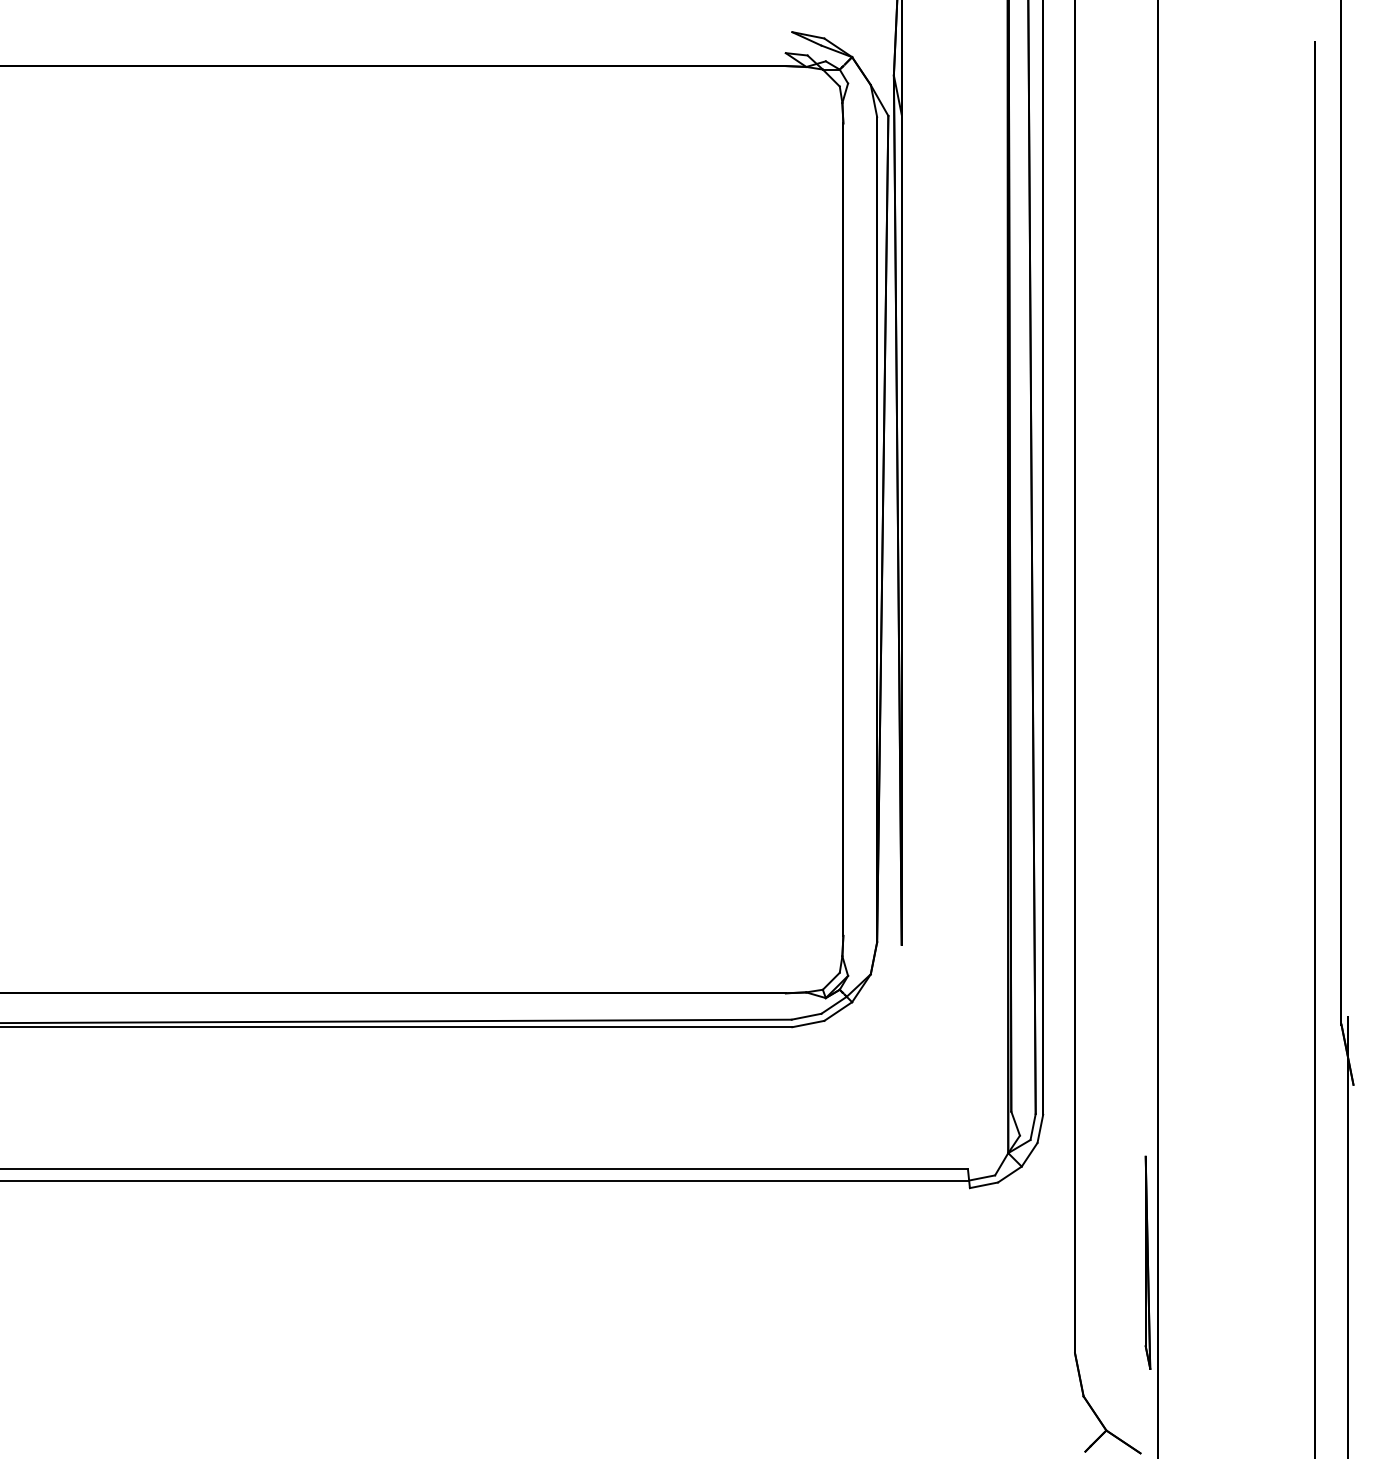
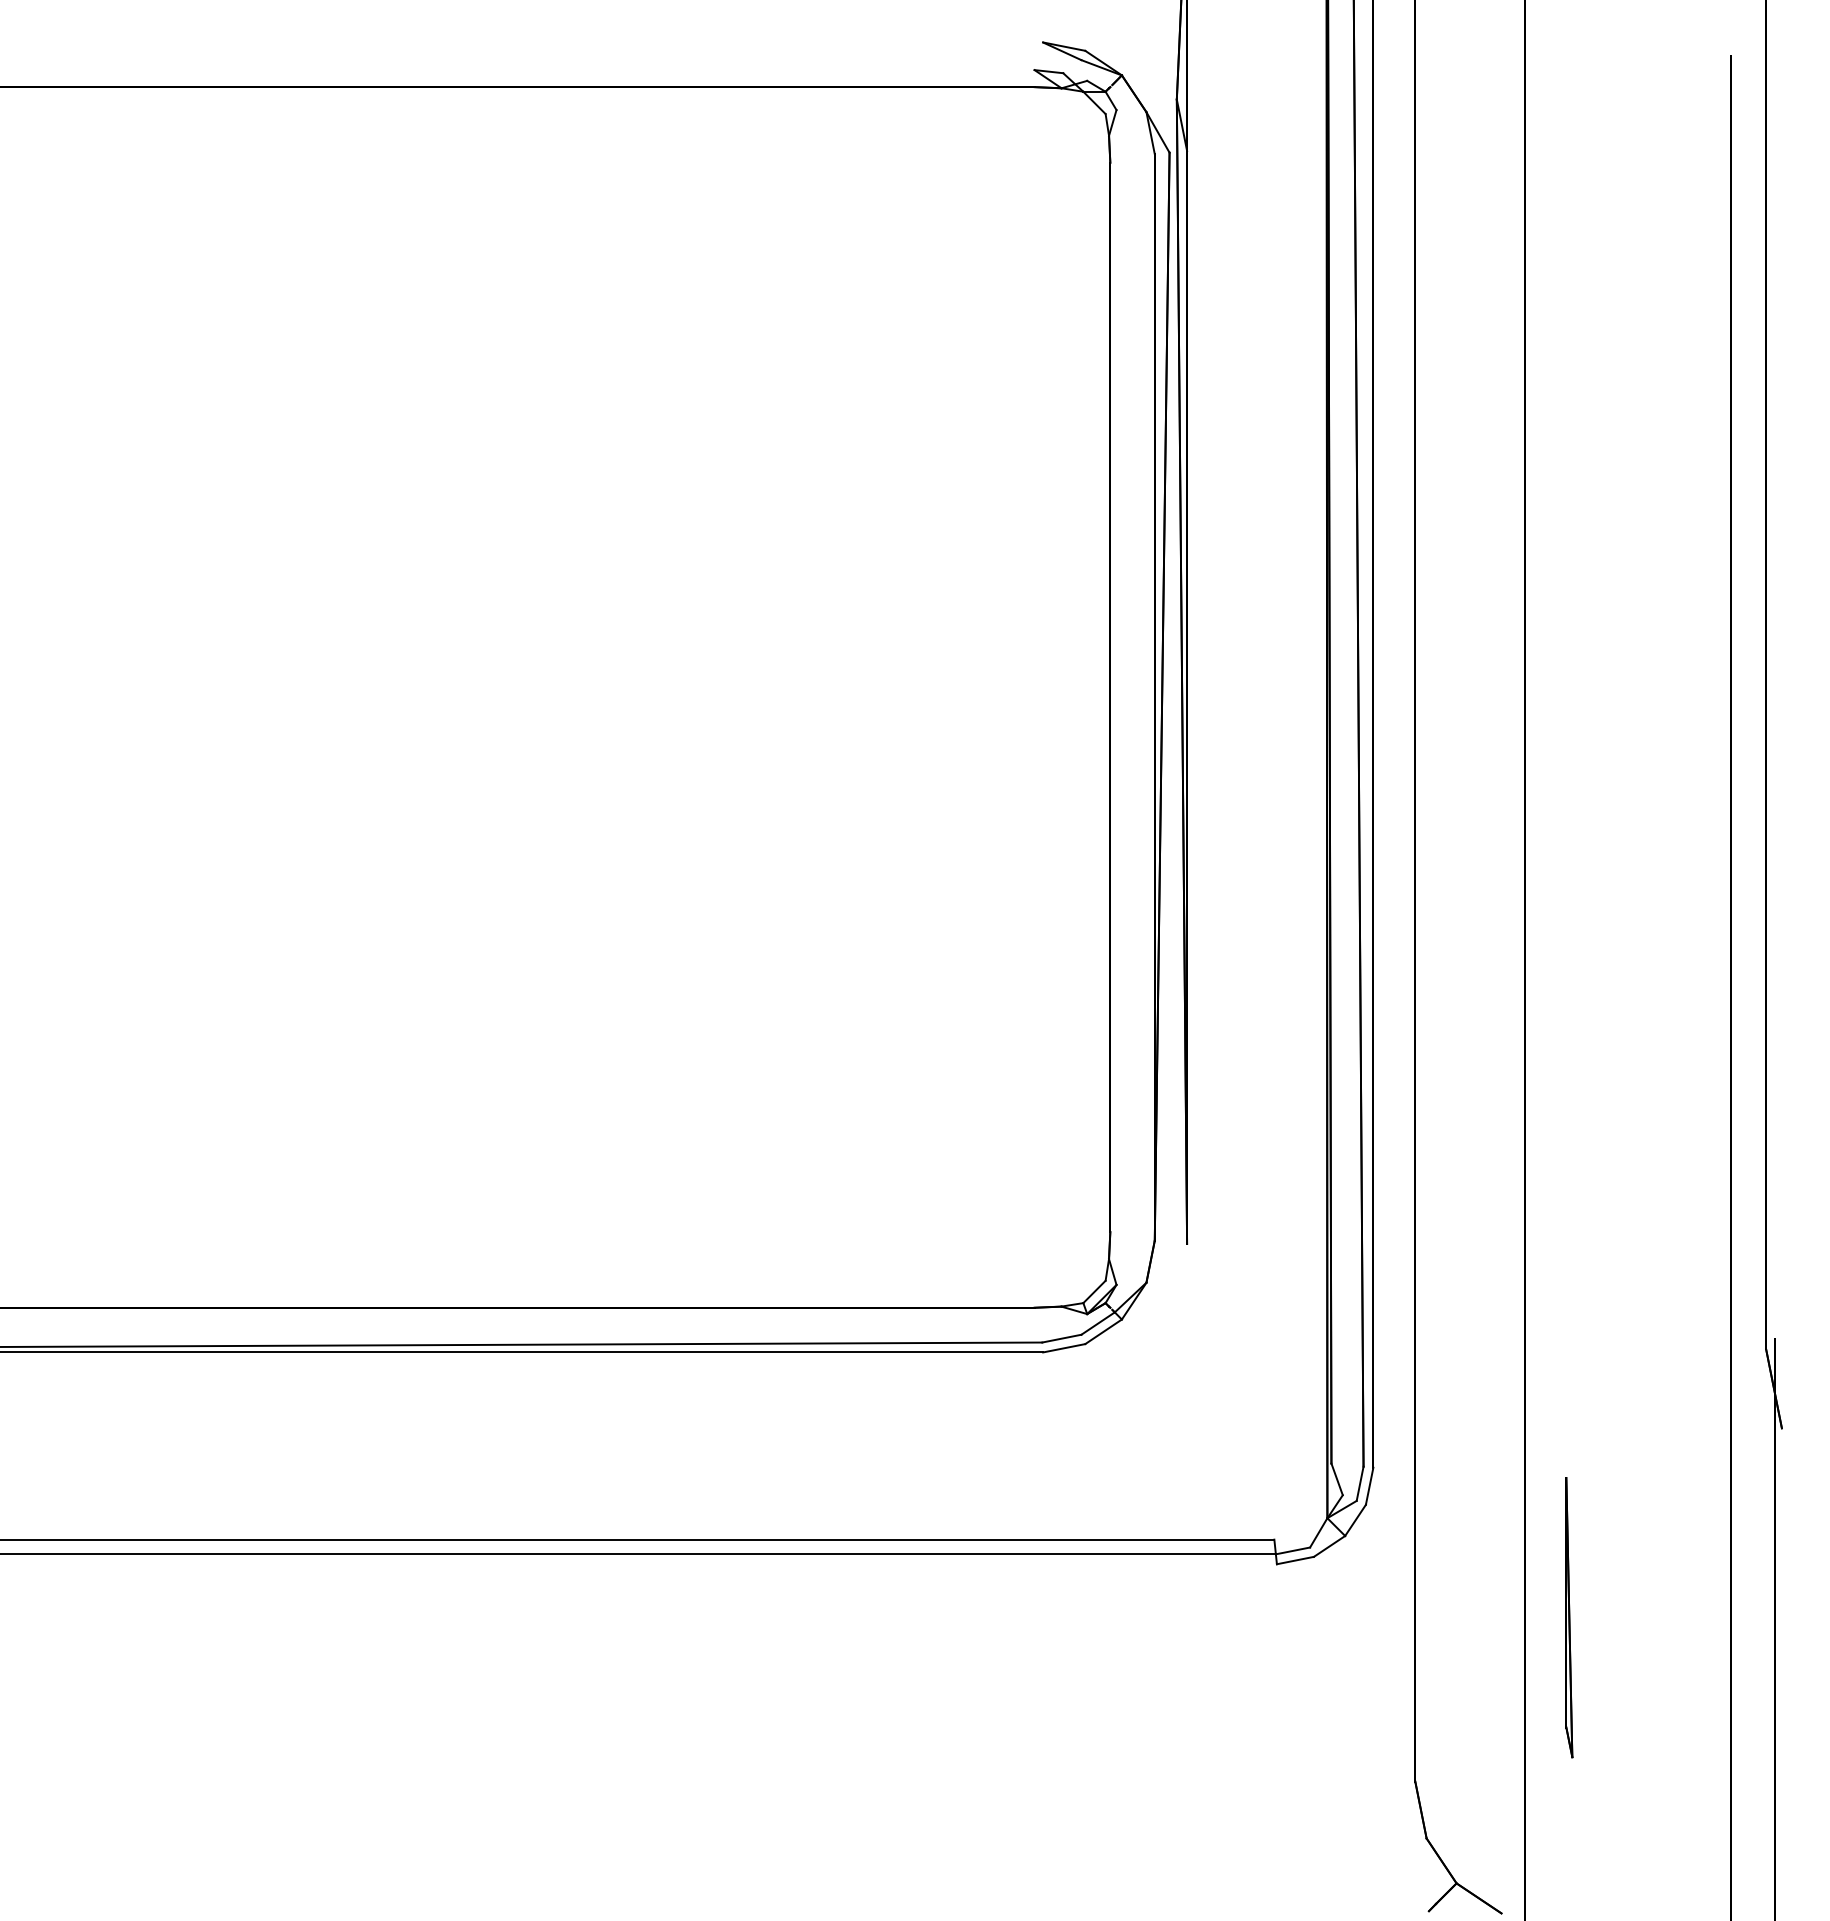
part: (1148, 1262) -> (1569, 1617), moved

